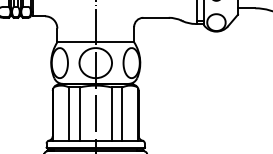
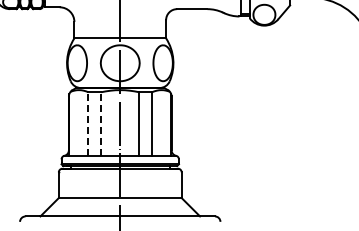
line: (69, 114) -> (88, 124), solid -> dashed
line: (80, 114) -> (101, 124), solid -> dashed

